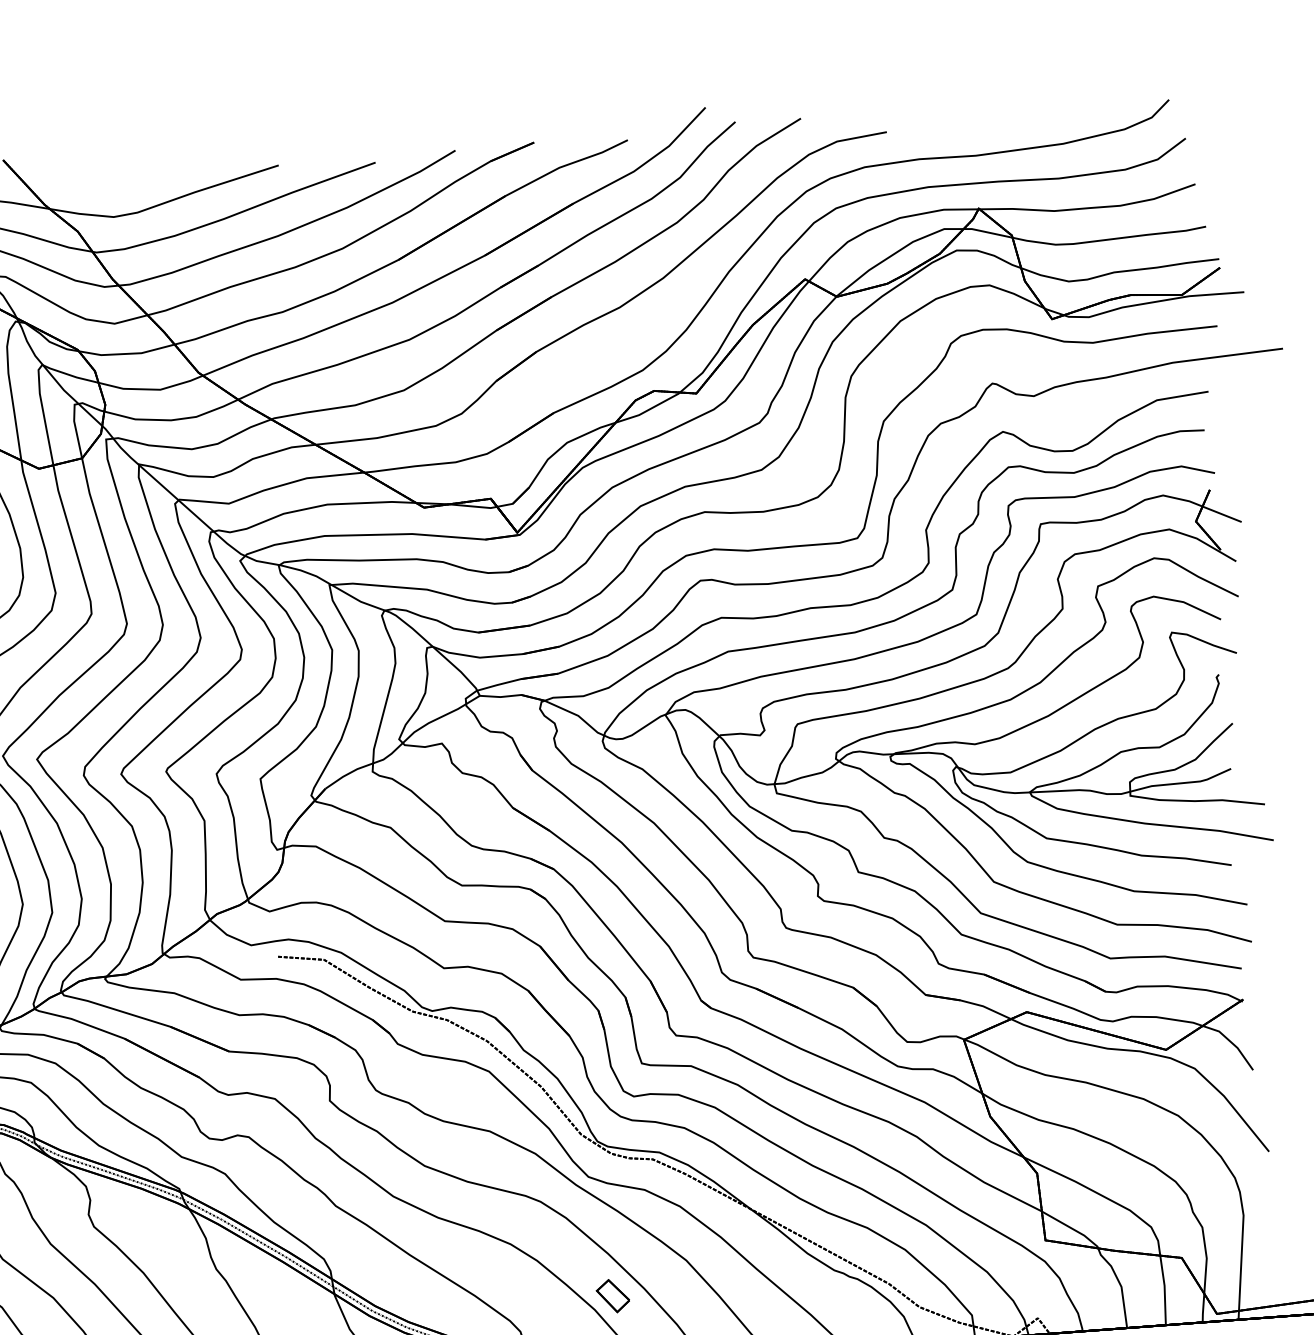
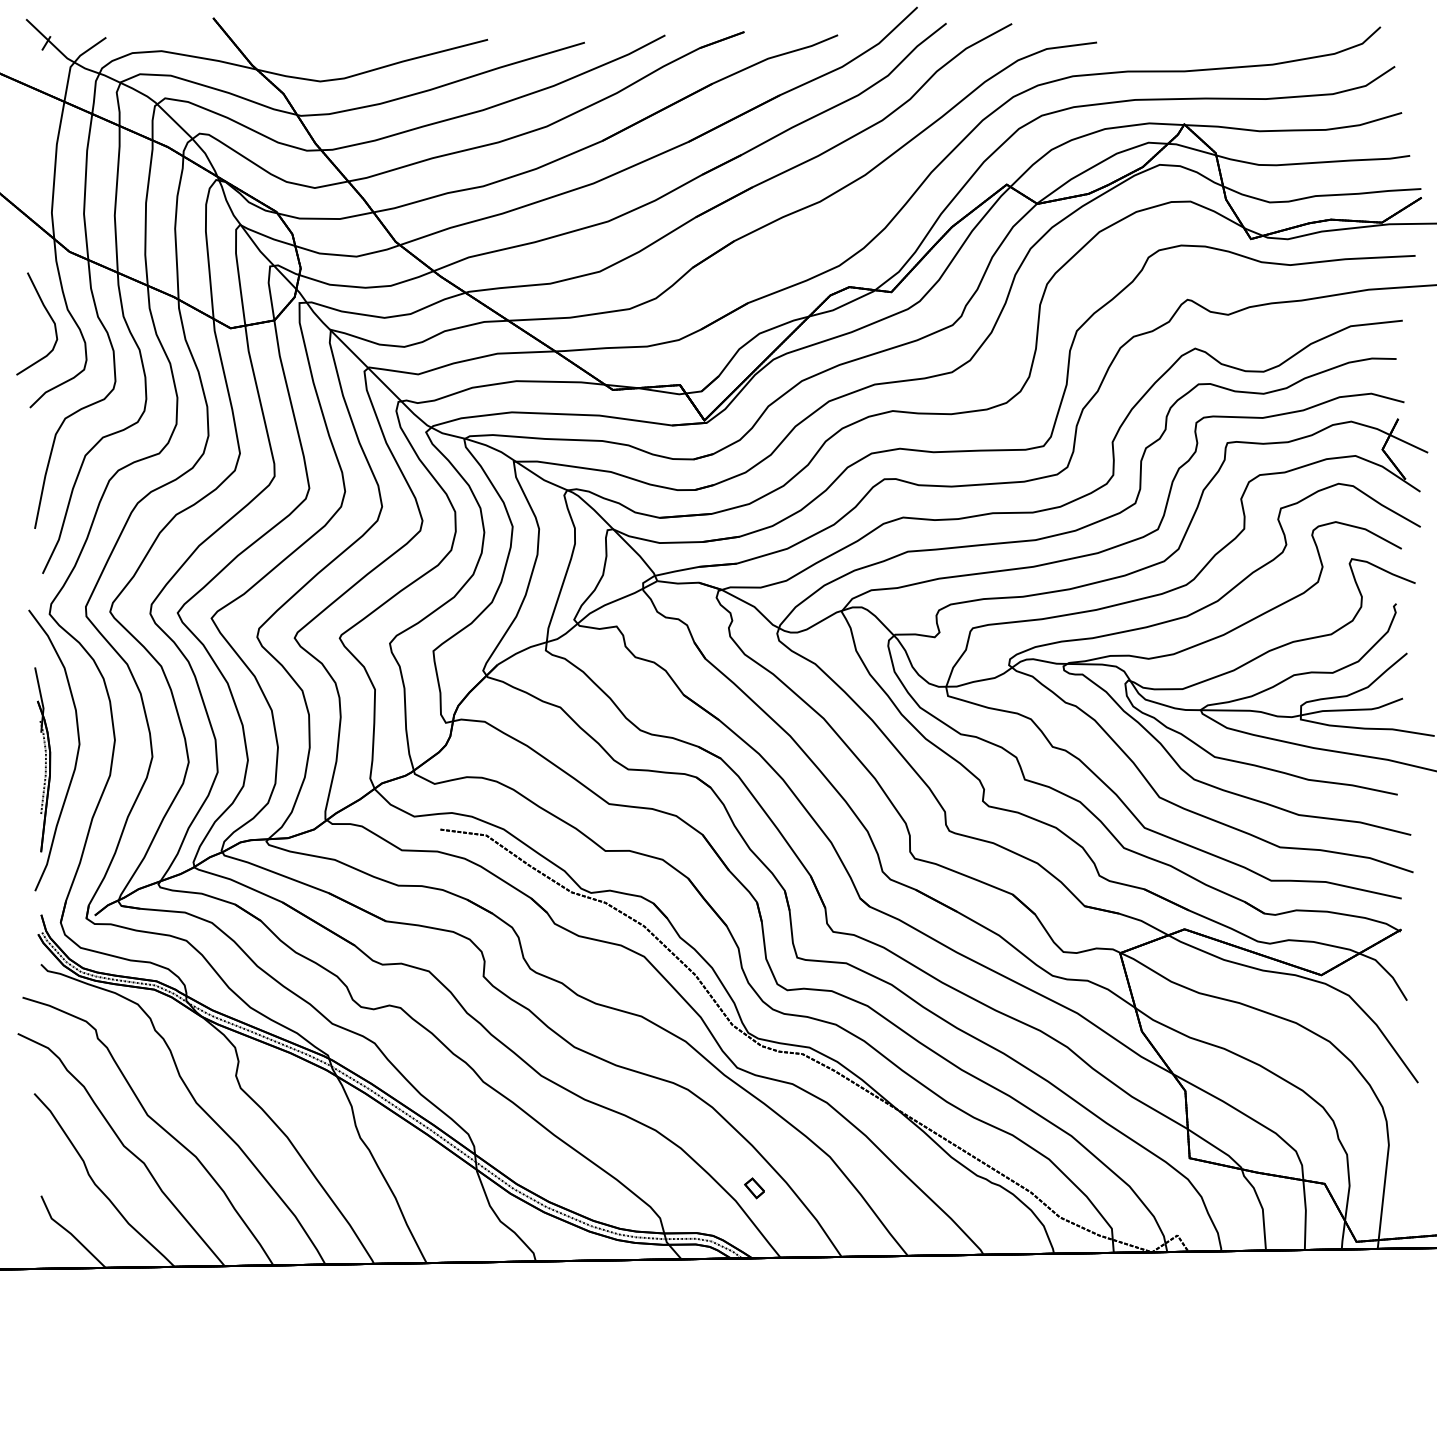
part: (612, 1296) -> (754, 1188), size x0.6

